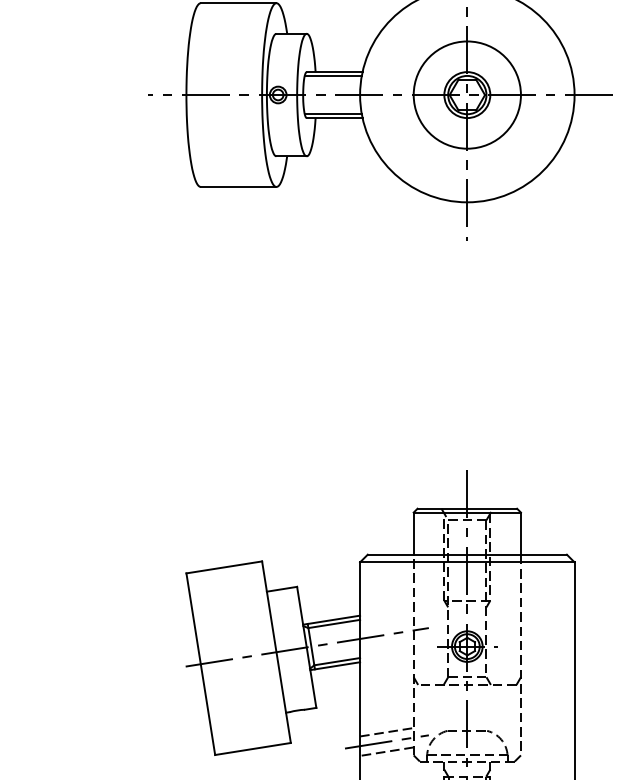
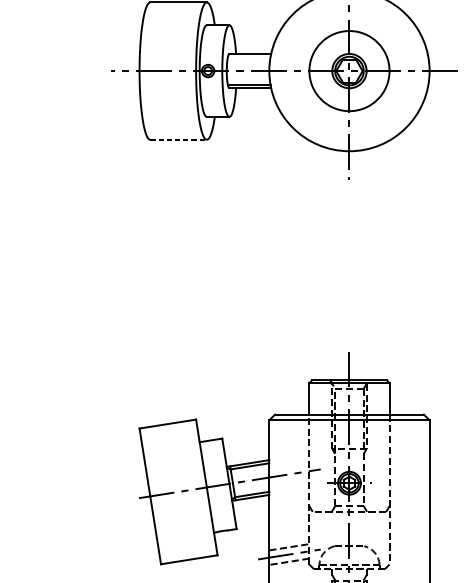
line: (332, 76) -> (248, 57), removed
line: (238, 187) -> (178, 140), solid -> dashed

